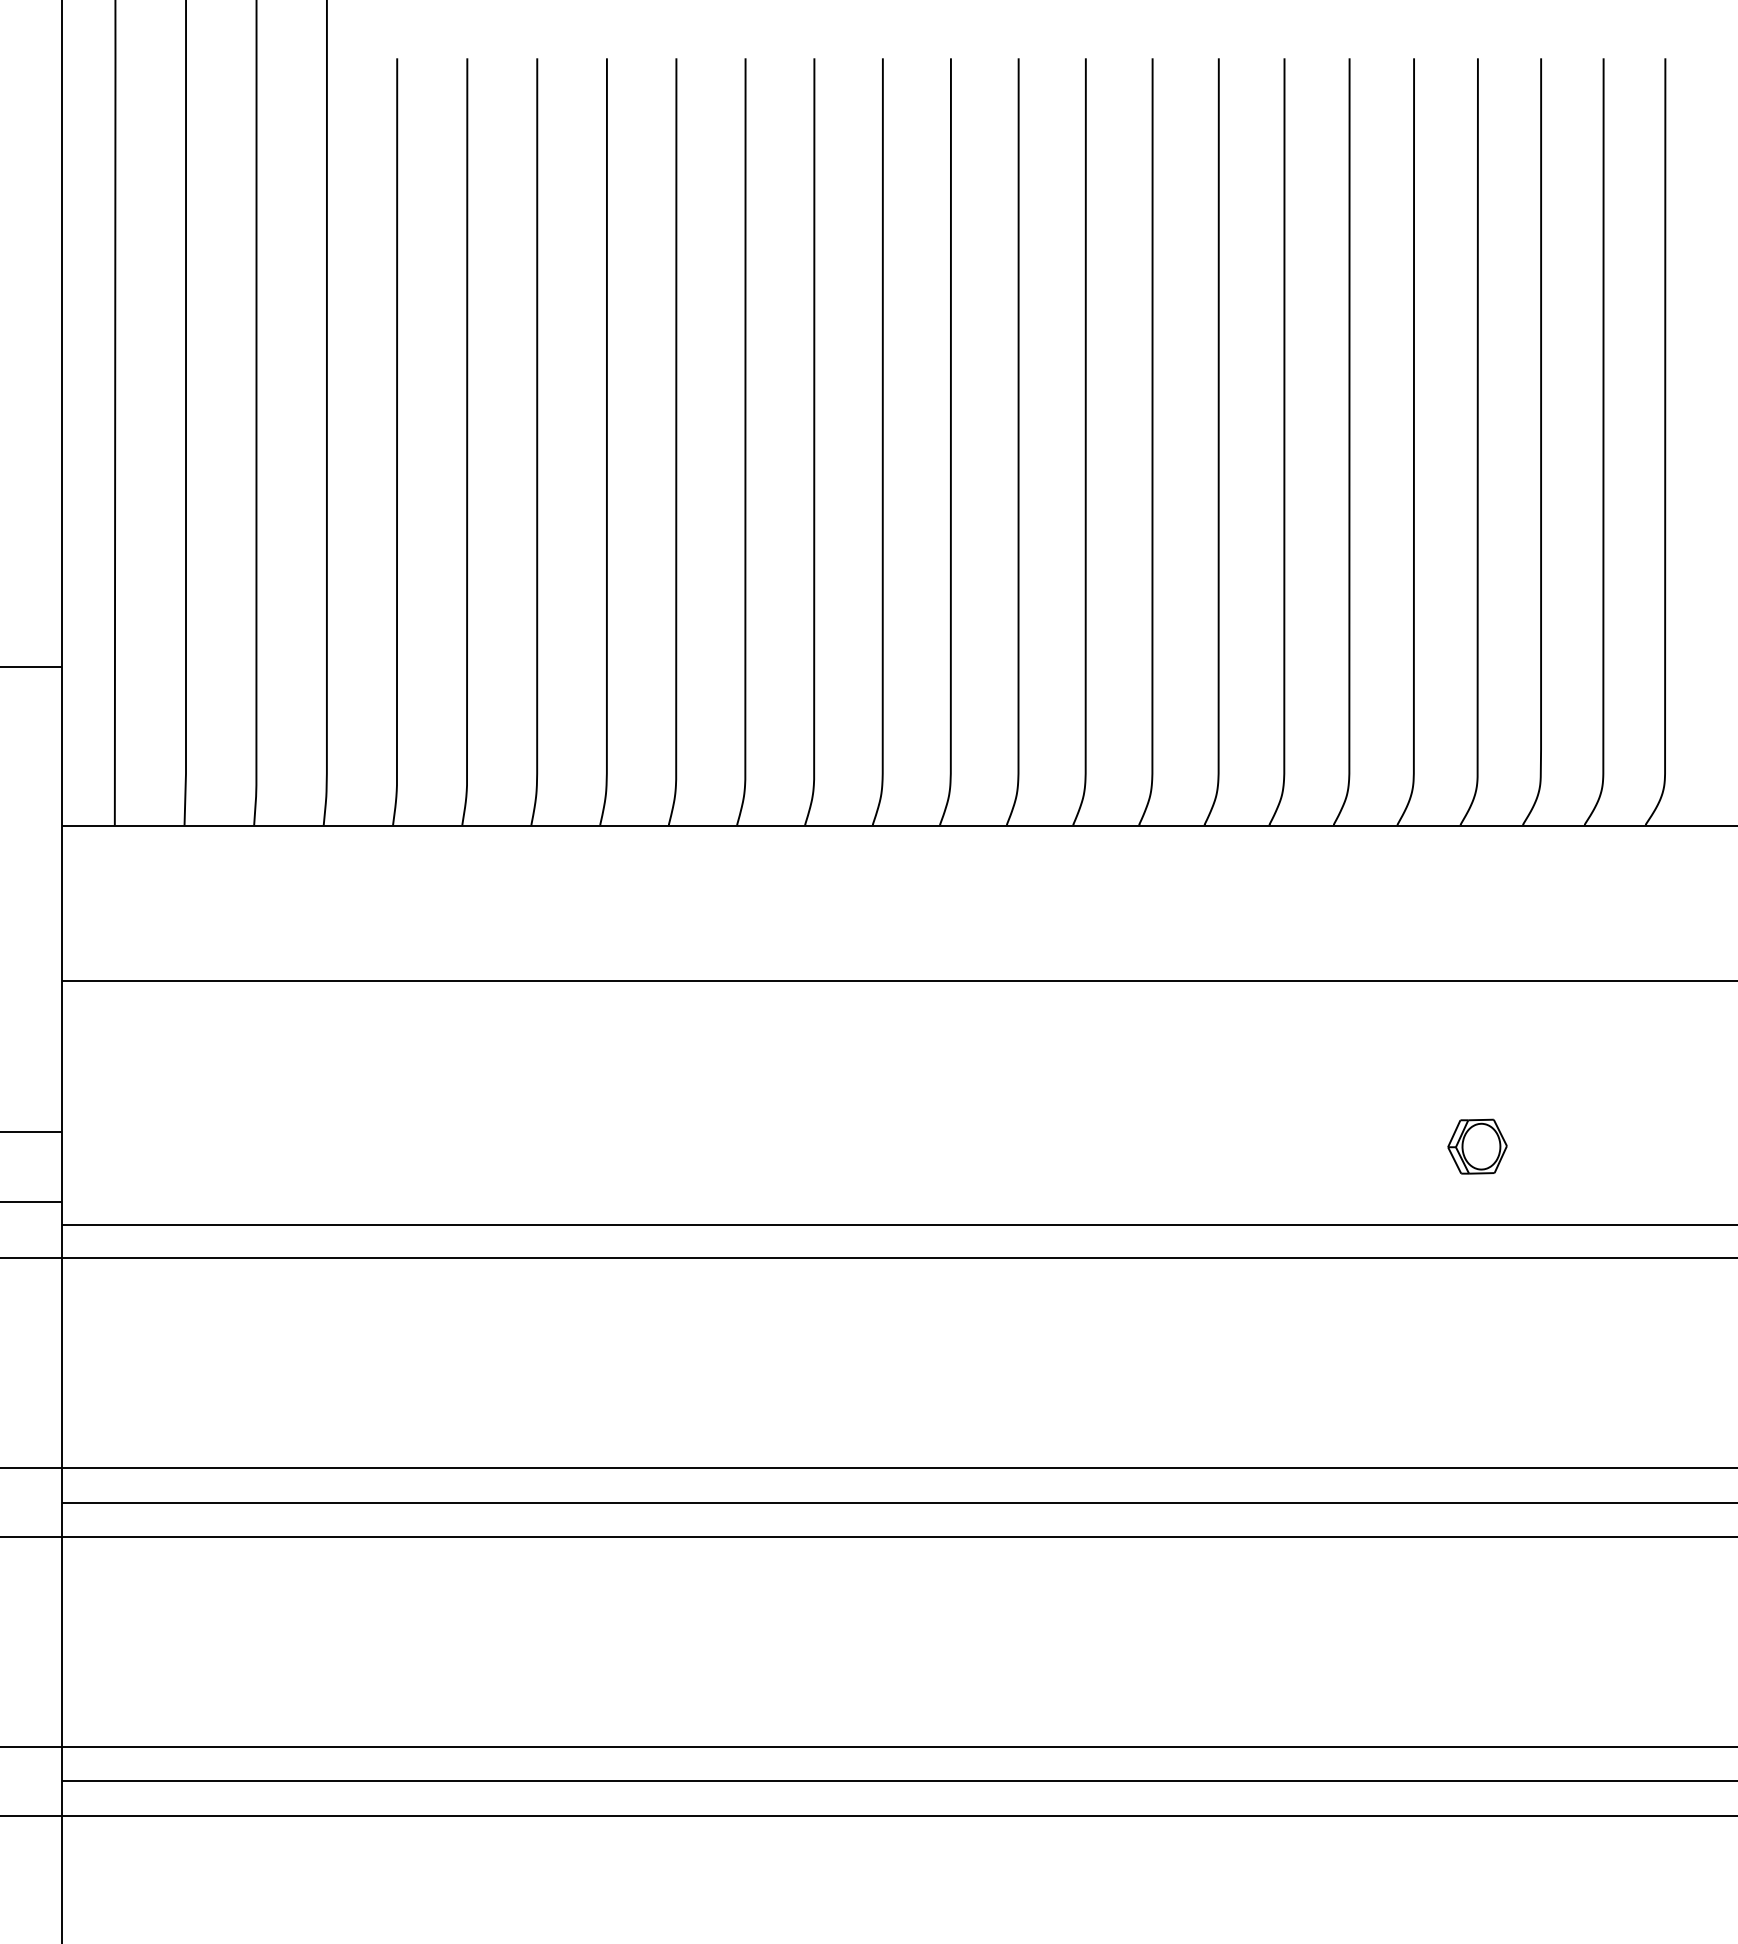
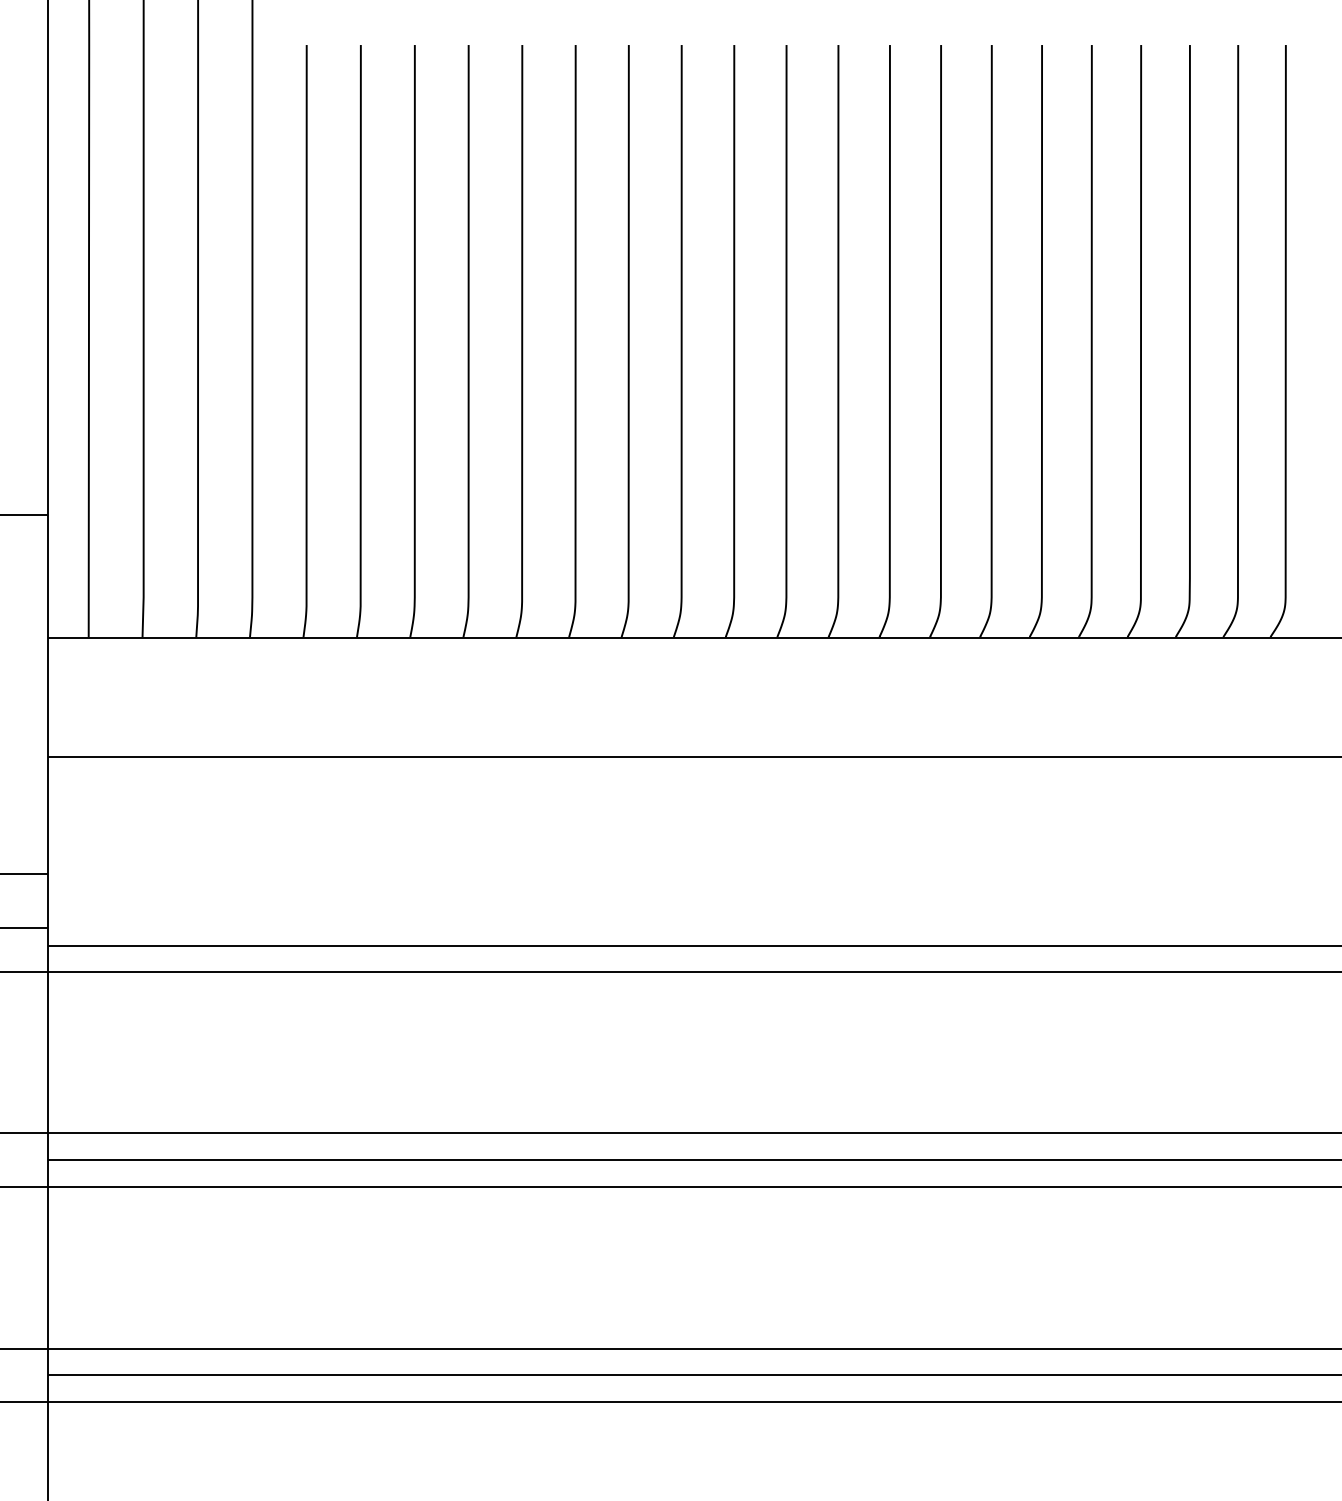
part: (1477, 1146) -> (1140, 885), removed

